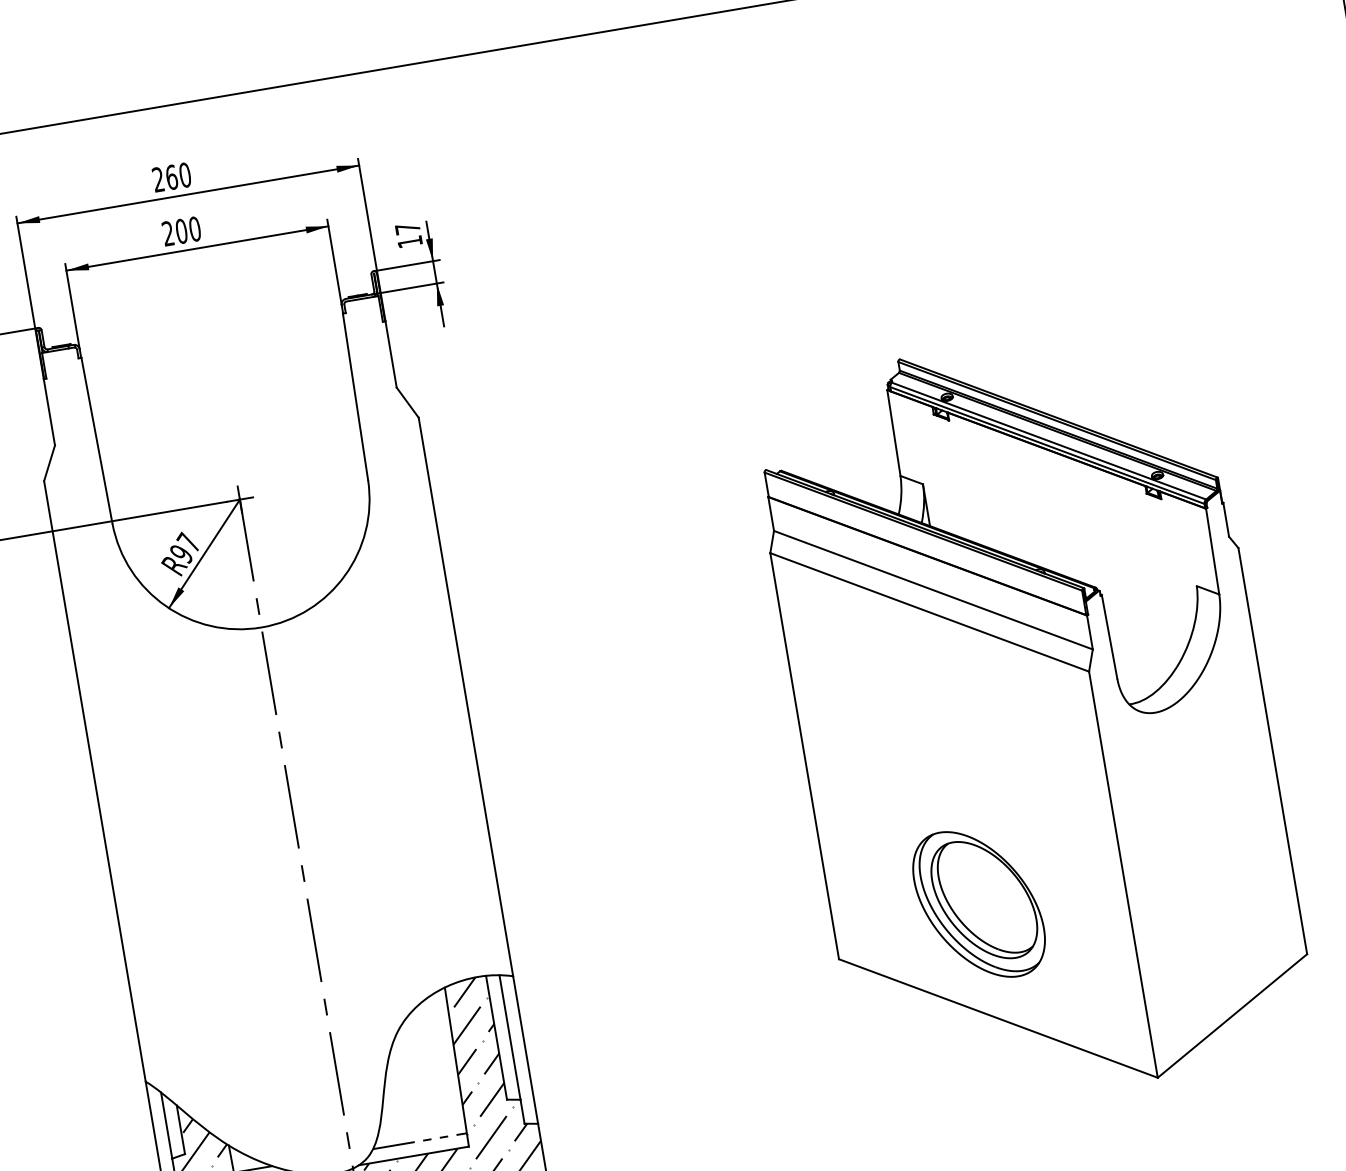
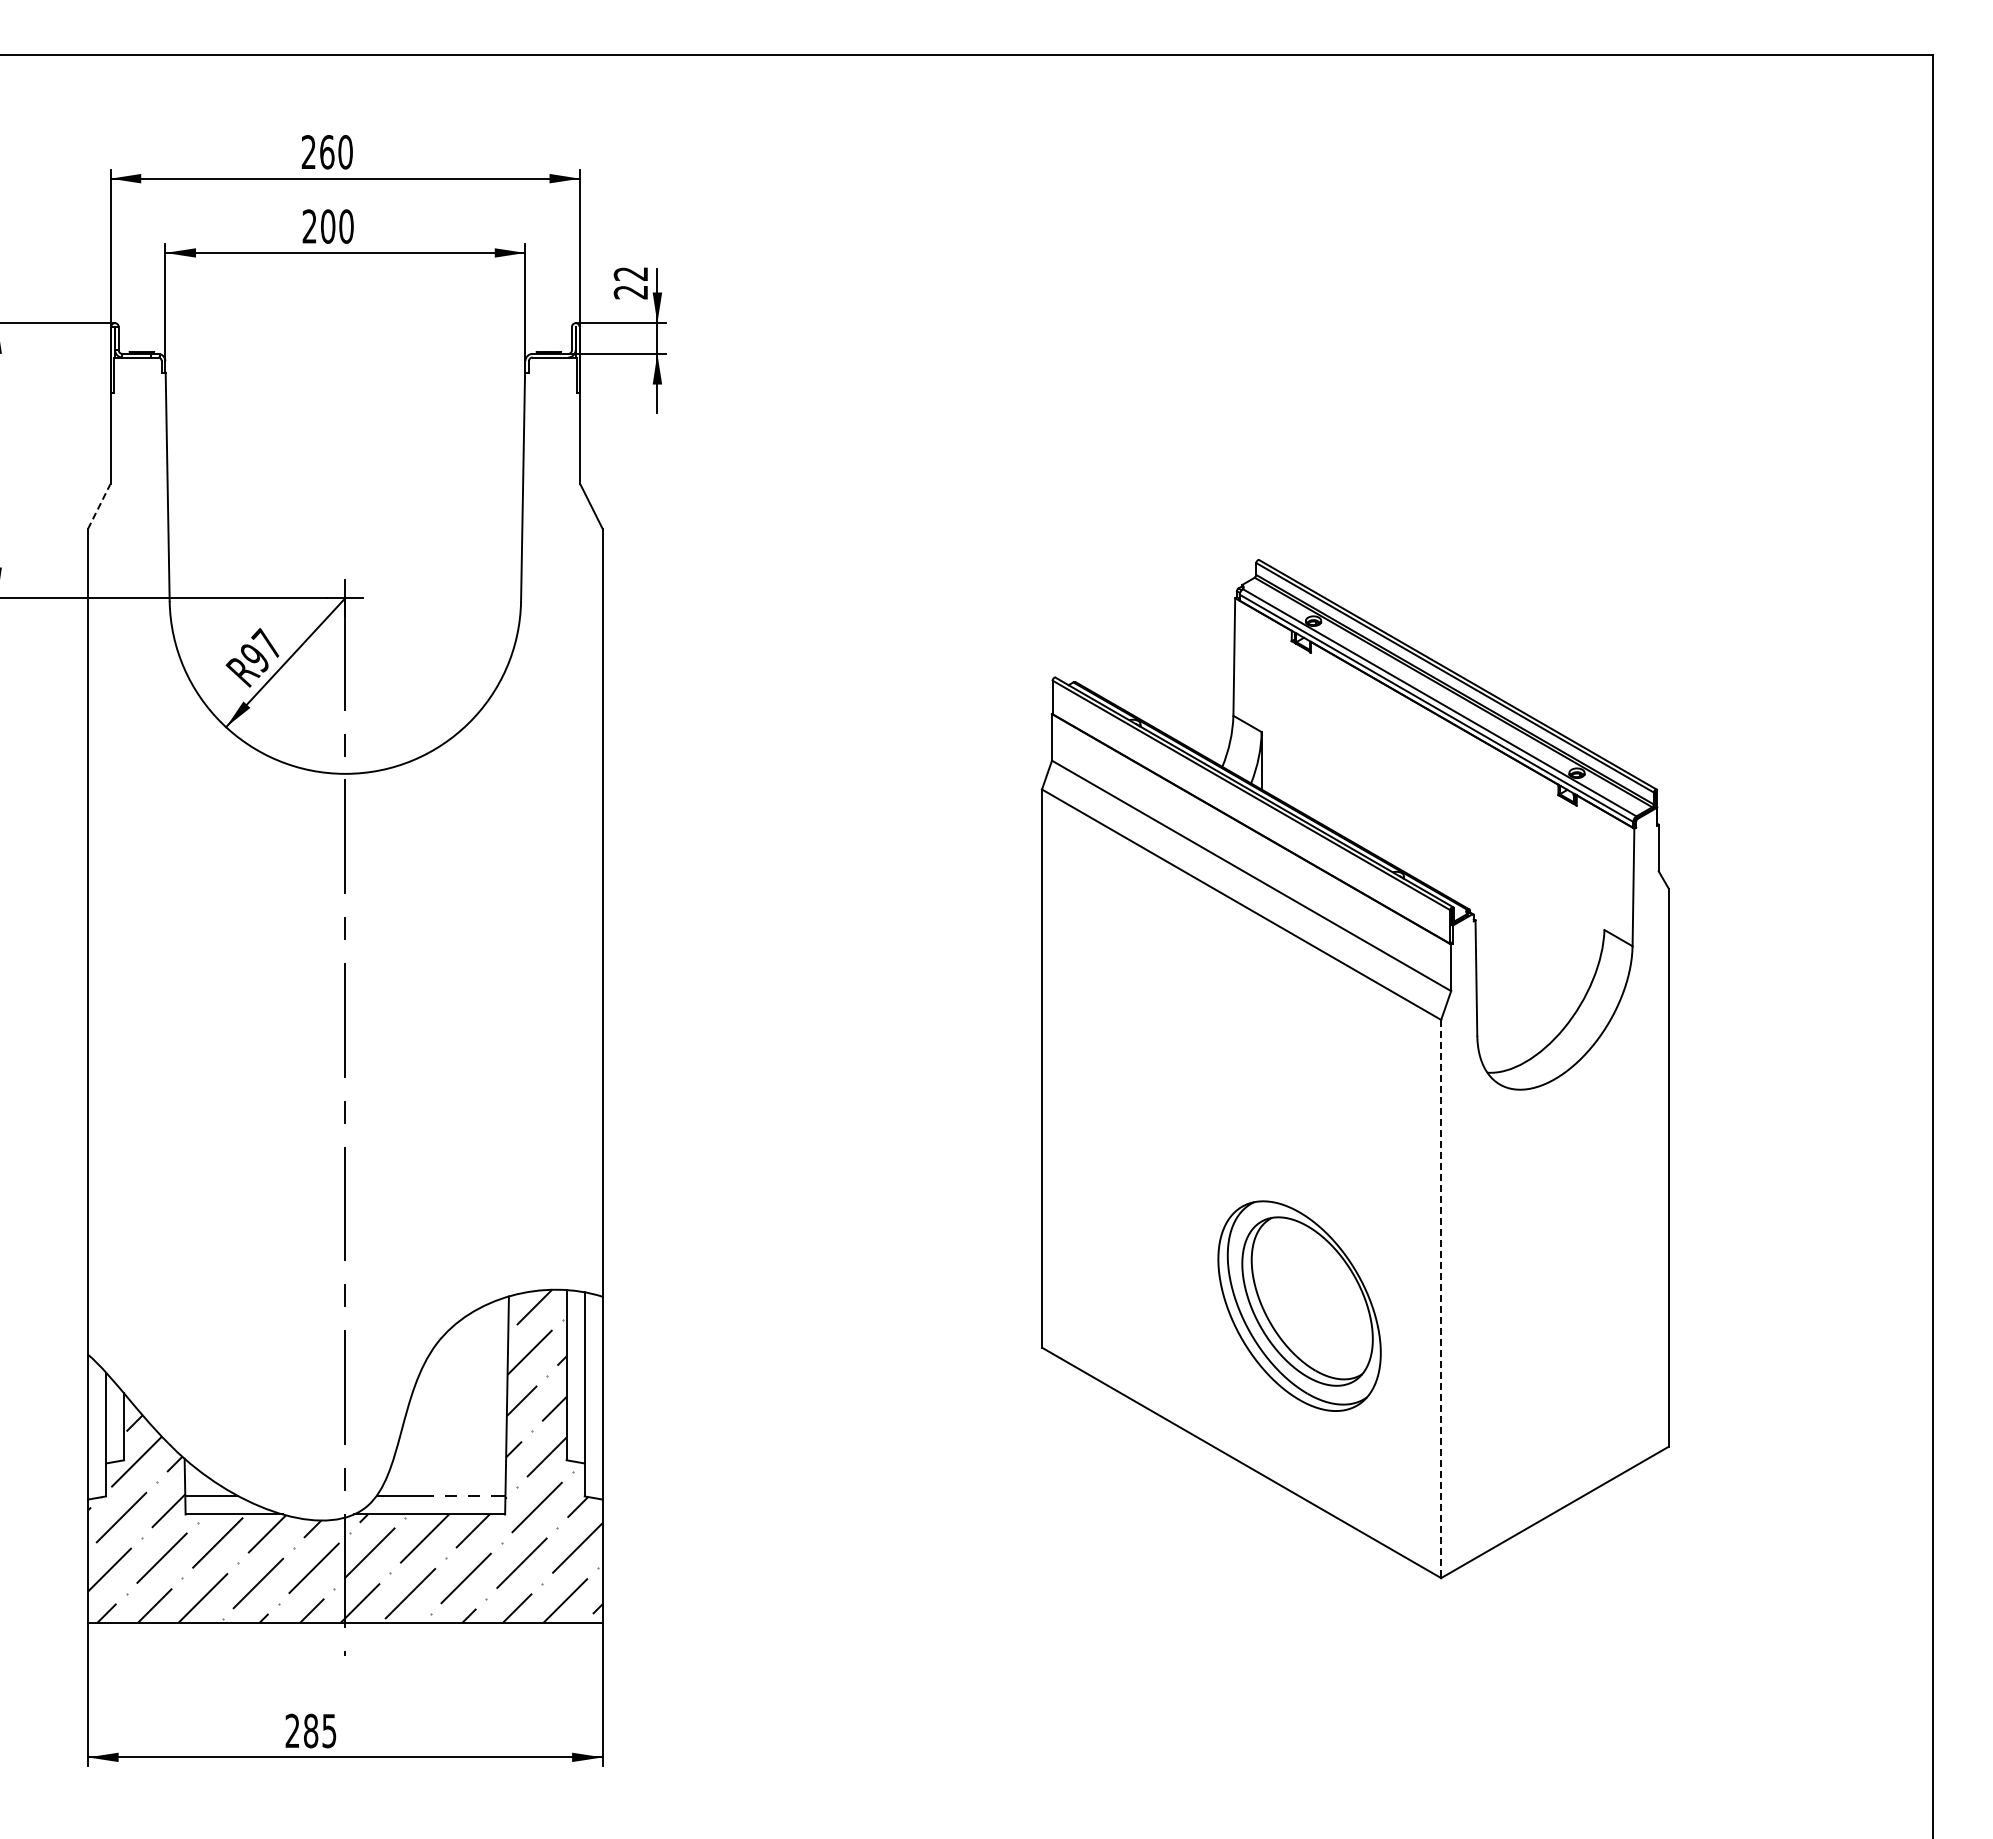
text: (408, 235) -> (630, 283), 17 -> 22
line: (49, 463) -> (99, 506), solid -> dashed
line: (1123, 875) -> (1441, 1299), solid -> dashed
part: (978, 903) -> (1299, 1305), moved

